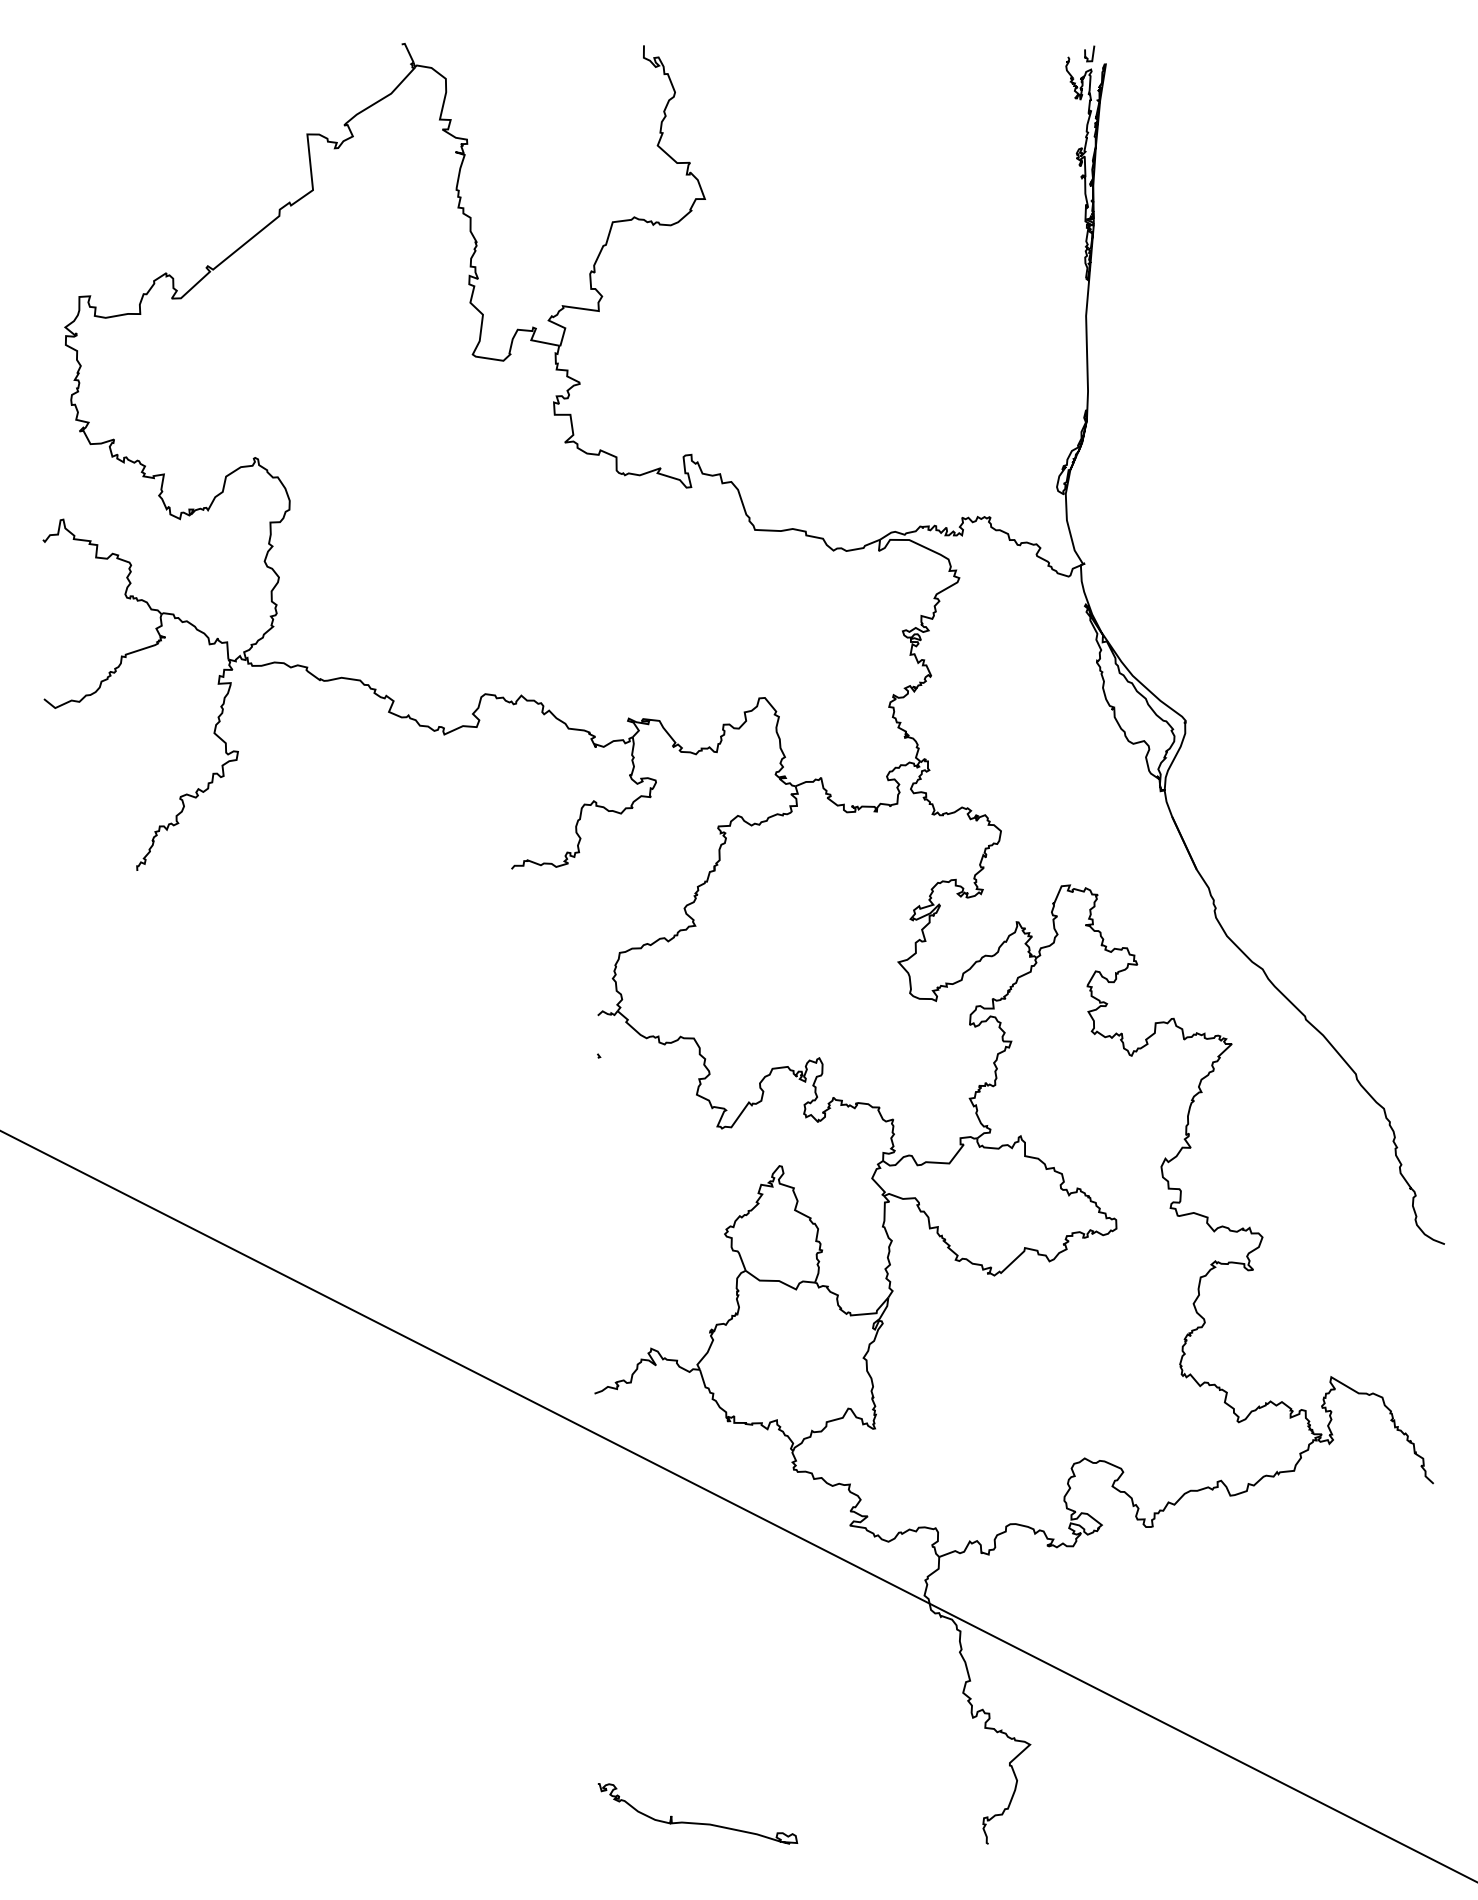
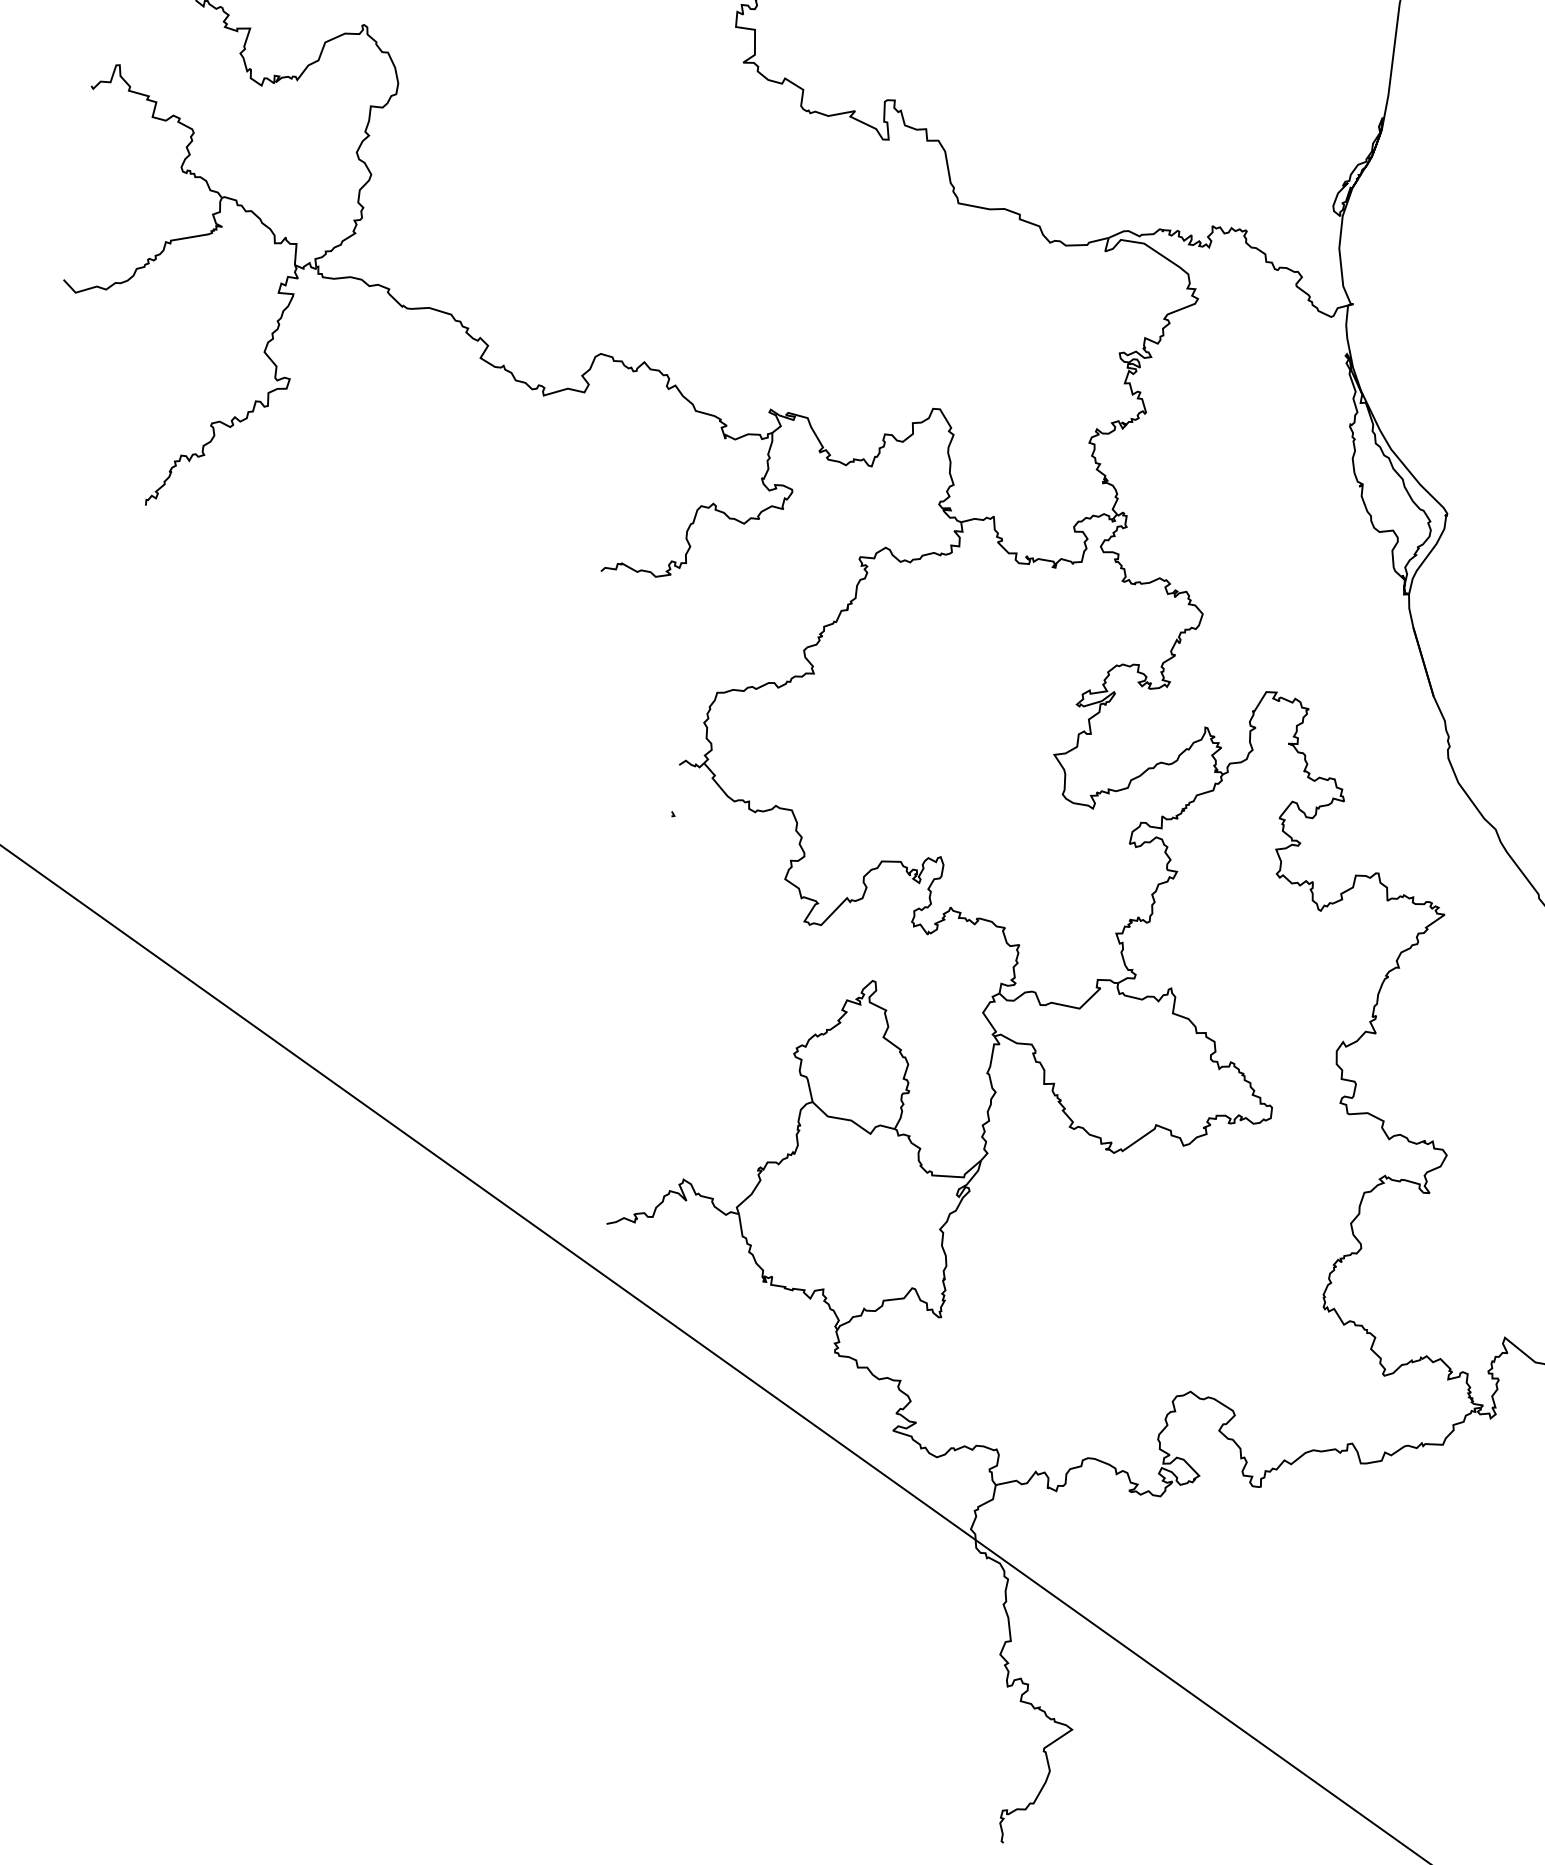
curve: (697, 1822) -> (653, 1763), removed

